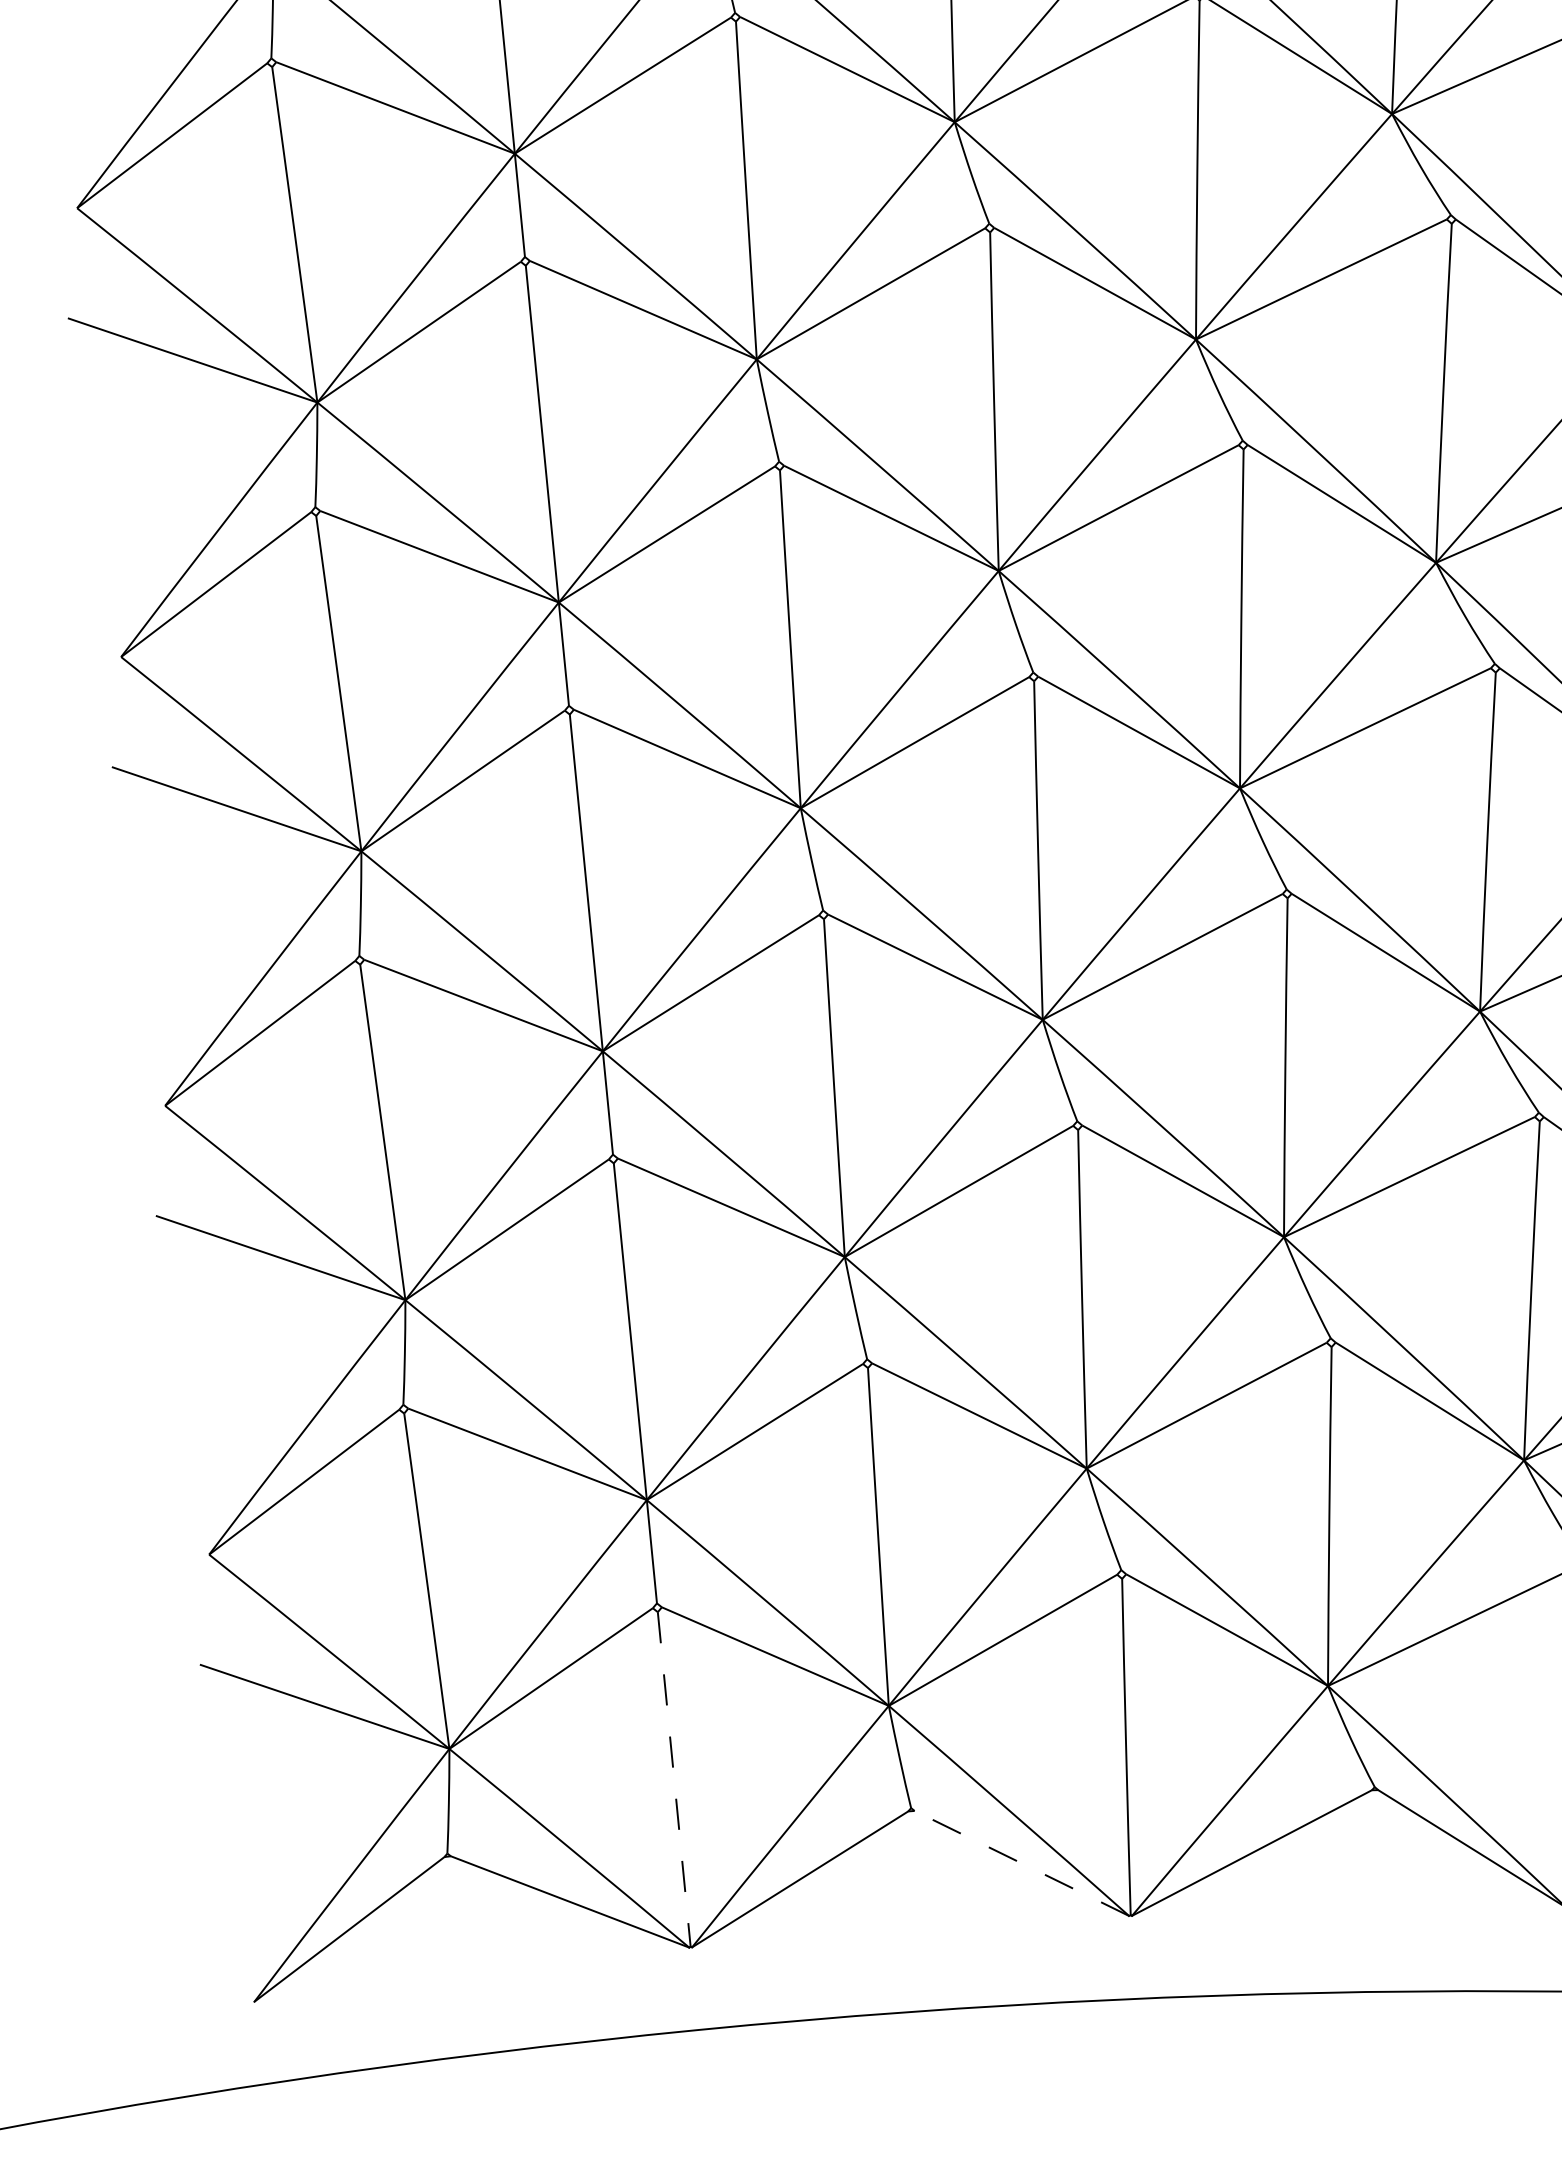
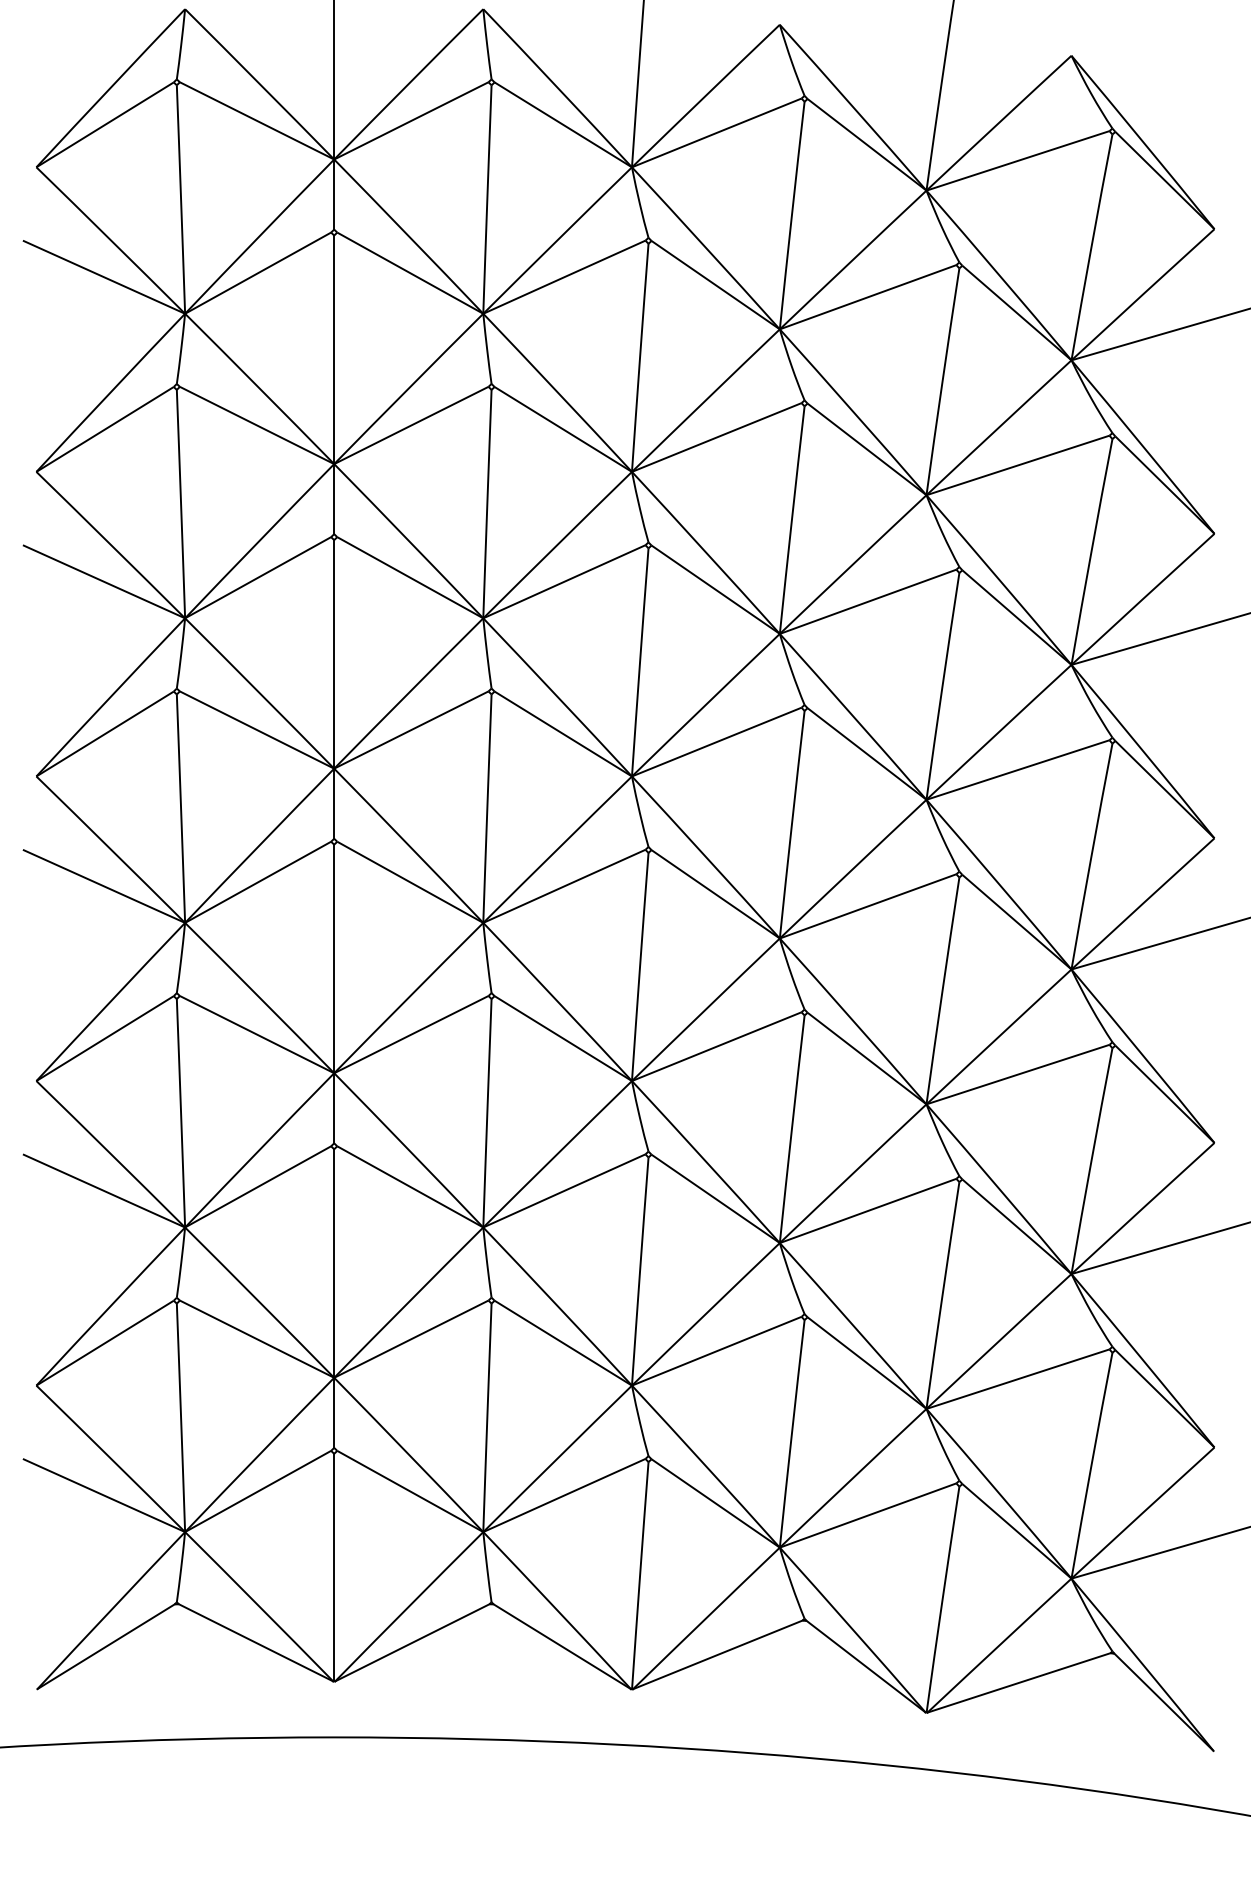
line: (674, 1779) -> (334, 1567), dashed -> solid
line: (1022, 1863) -> (562, 1646), dashed -> solid

